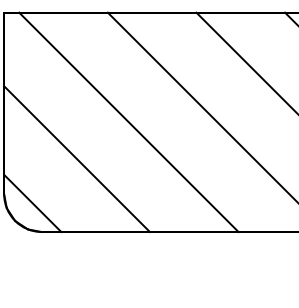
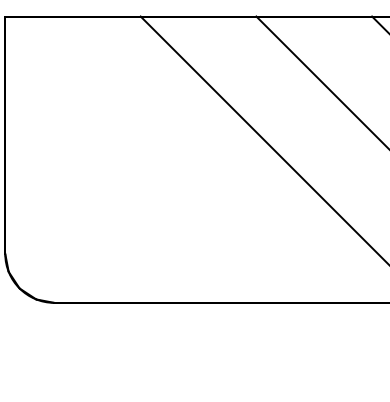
line: (128, 122) -> (167, 159), removed
line: (76, 159) -> (99, 208), removed
line: (32, 203) -> (42, 265), removed

